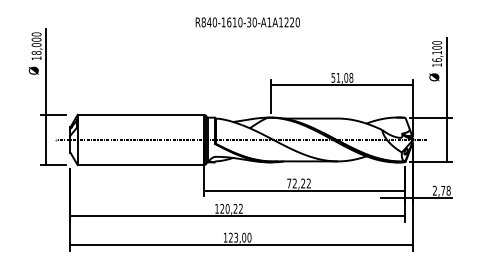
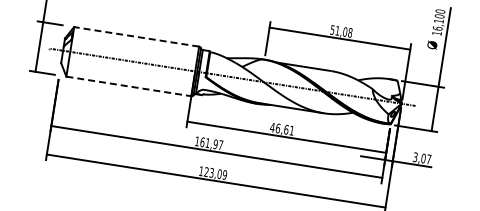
line: (140, 114) -> (136, 36), solid -> dashed
line: (141, 165) -> (129, 86), solid -> dashed
text: (298, 183) -> (281, 129), 72,22 -> 46,61
text: (441, 190) -> (421, 158), 2,78 -> 3,07
text: (231, 208) -> (211, 143), 120,22 -> 161,97
text: (249, 237) -> (224, 174), 123,00 -> 123,09

